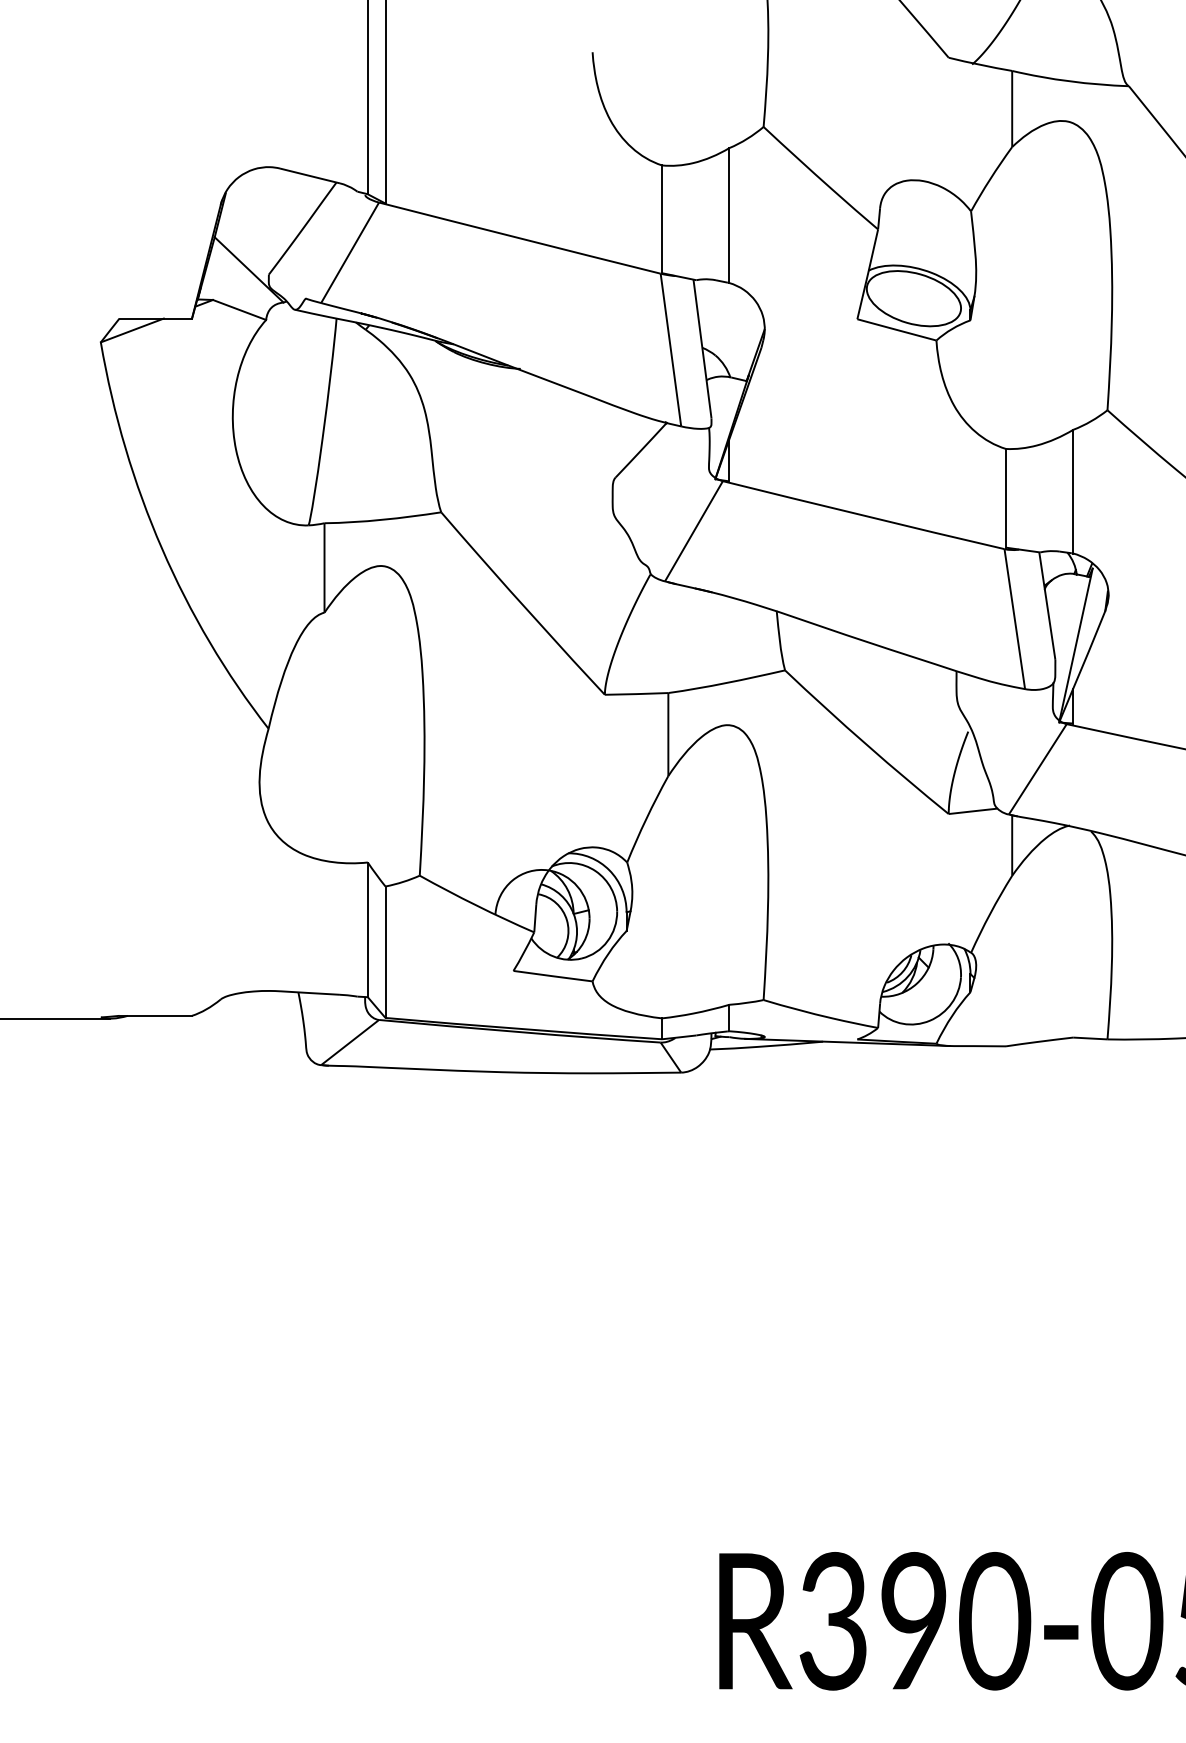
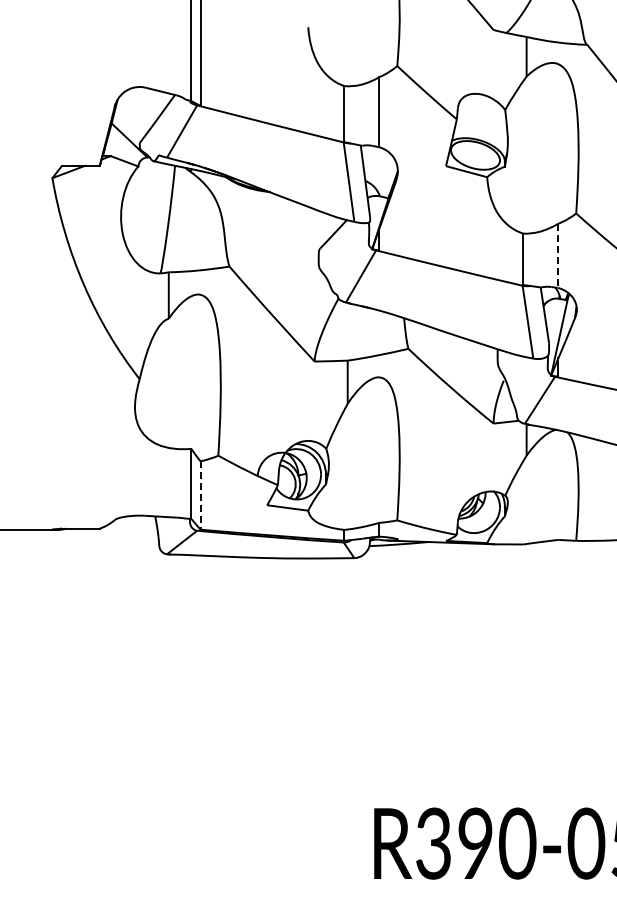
line: (1073, 492) -> (558, 256), solid -> dashed
line: (385, 954) -> (200, 496), solid -> dashed

